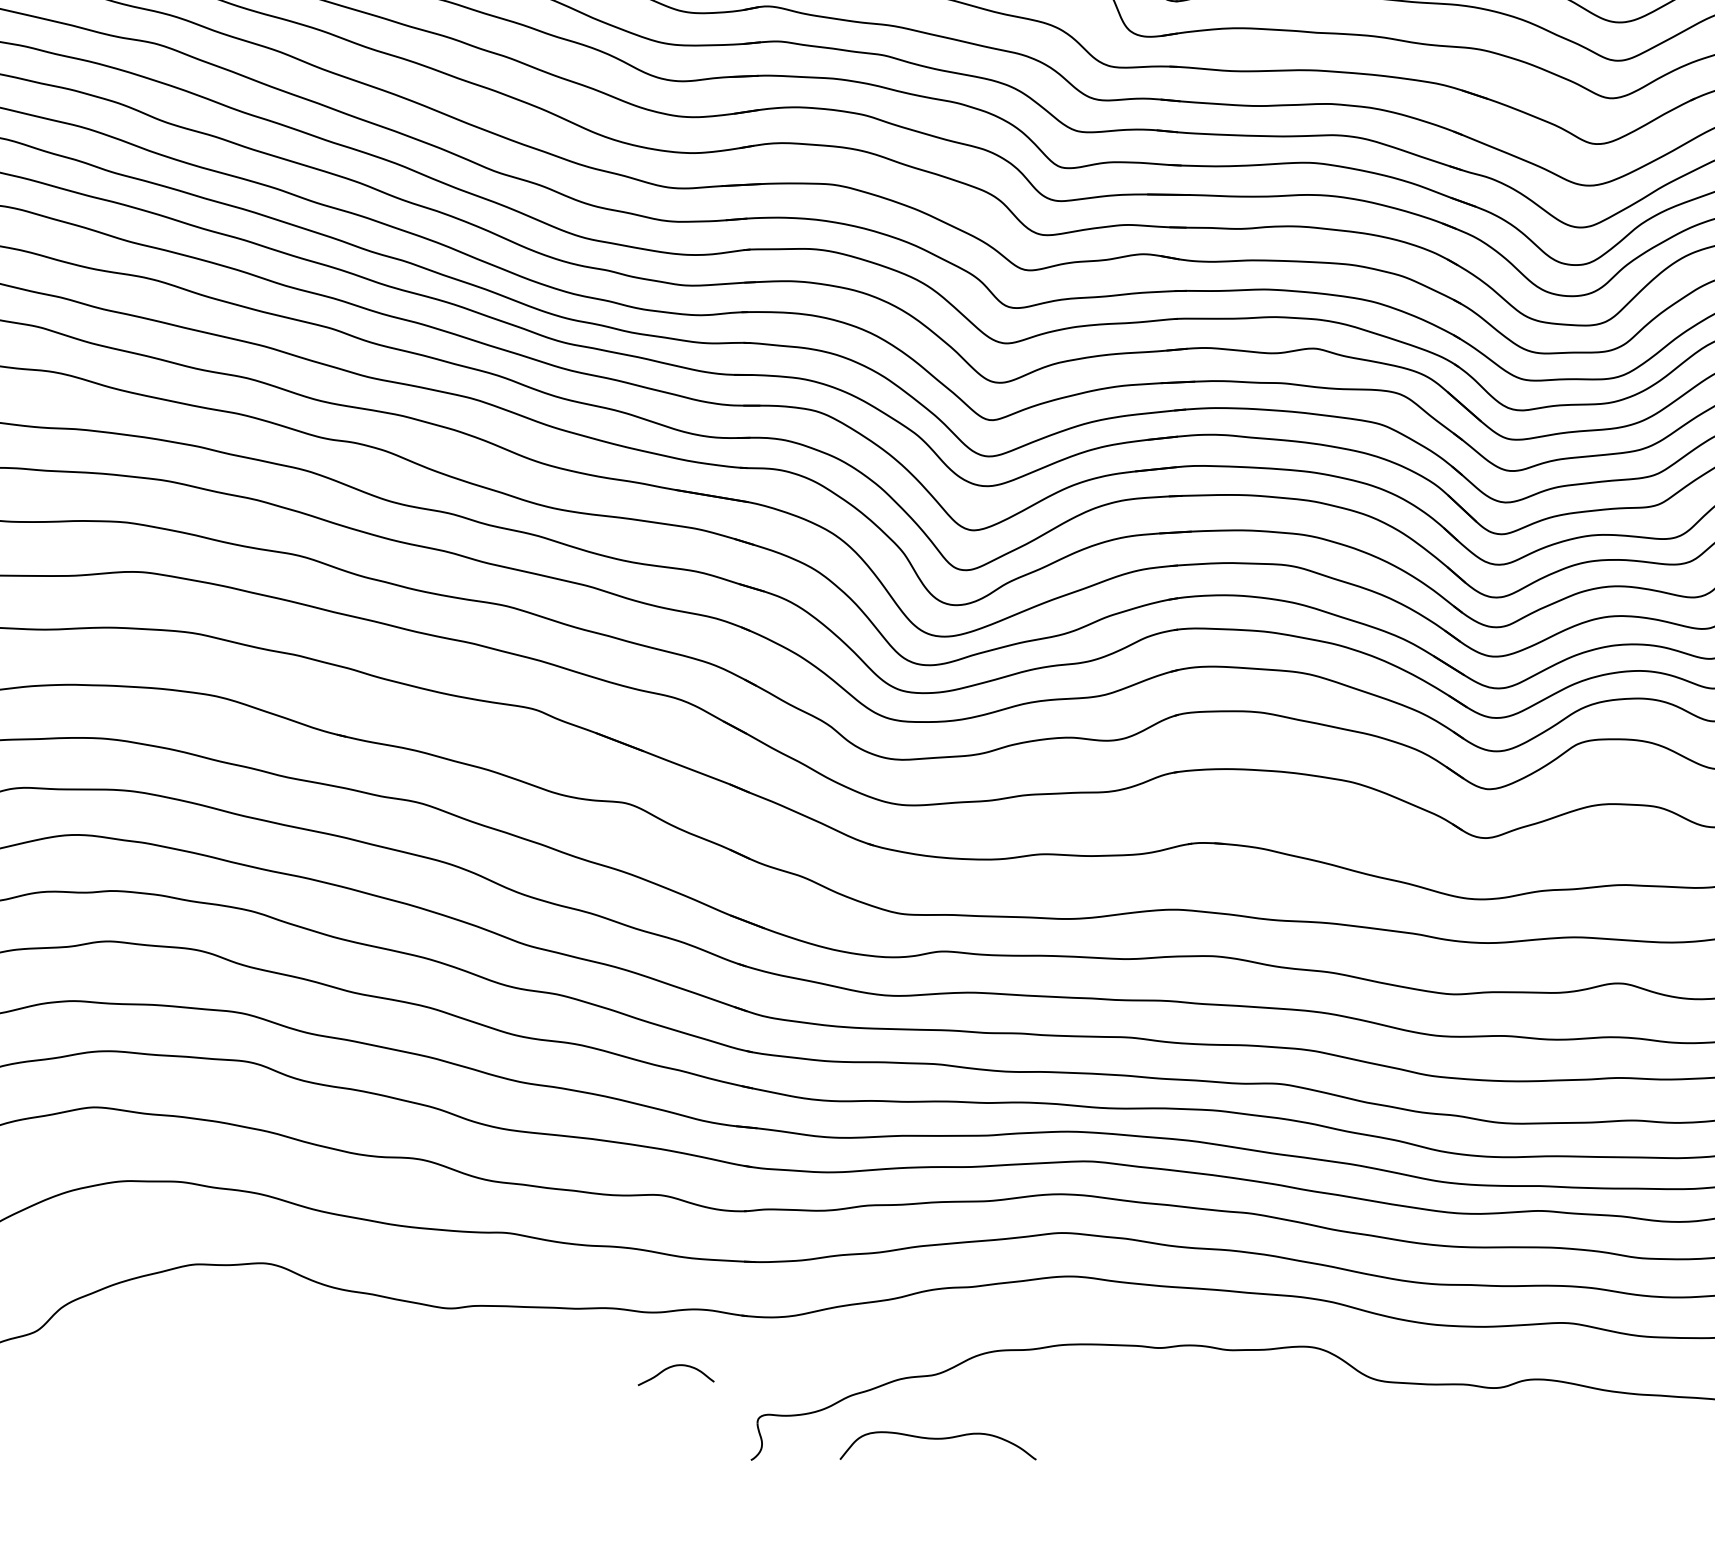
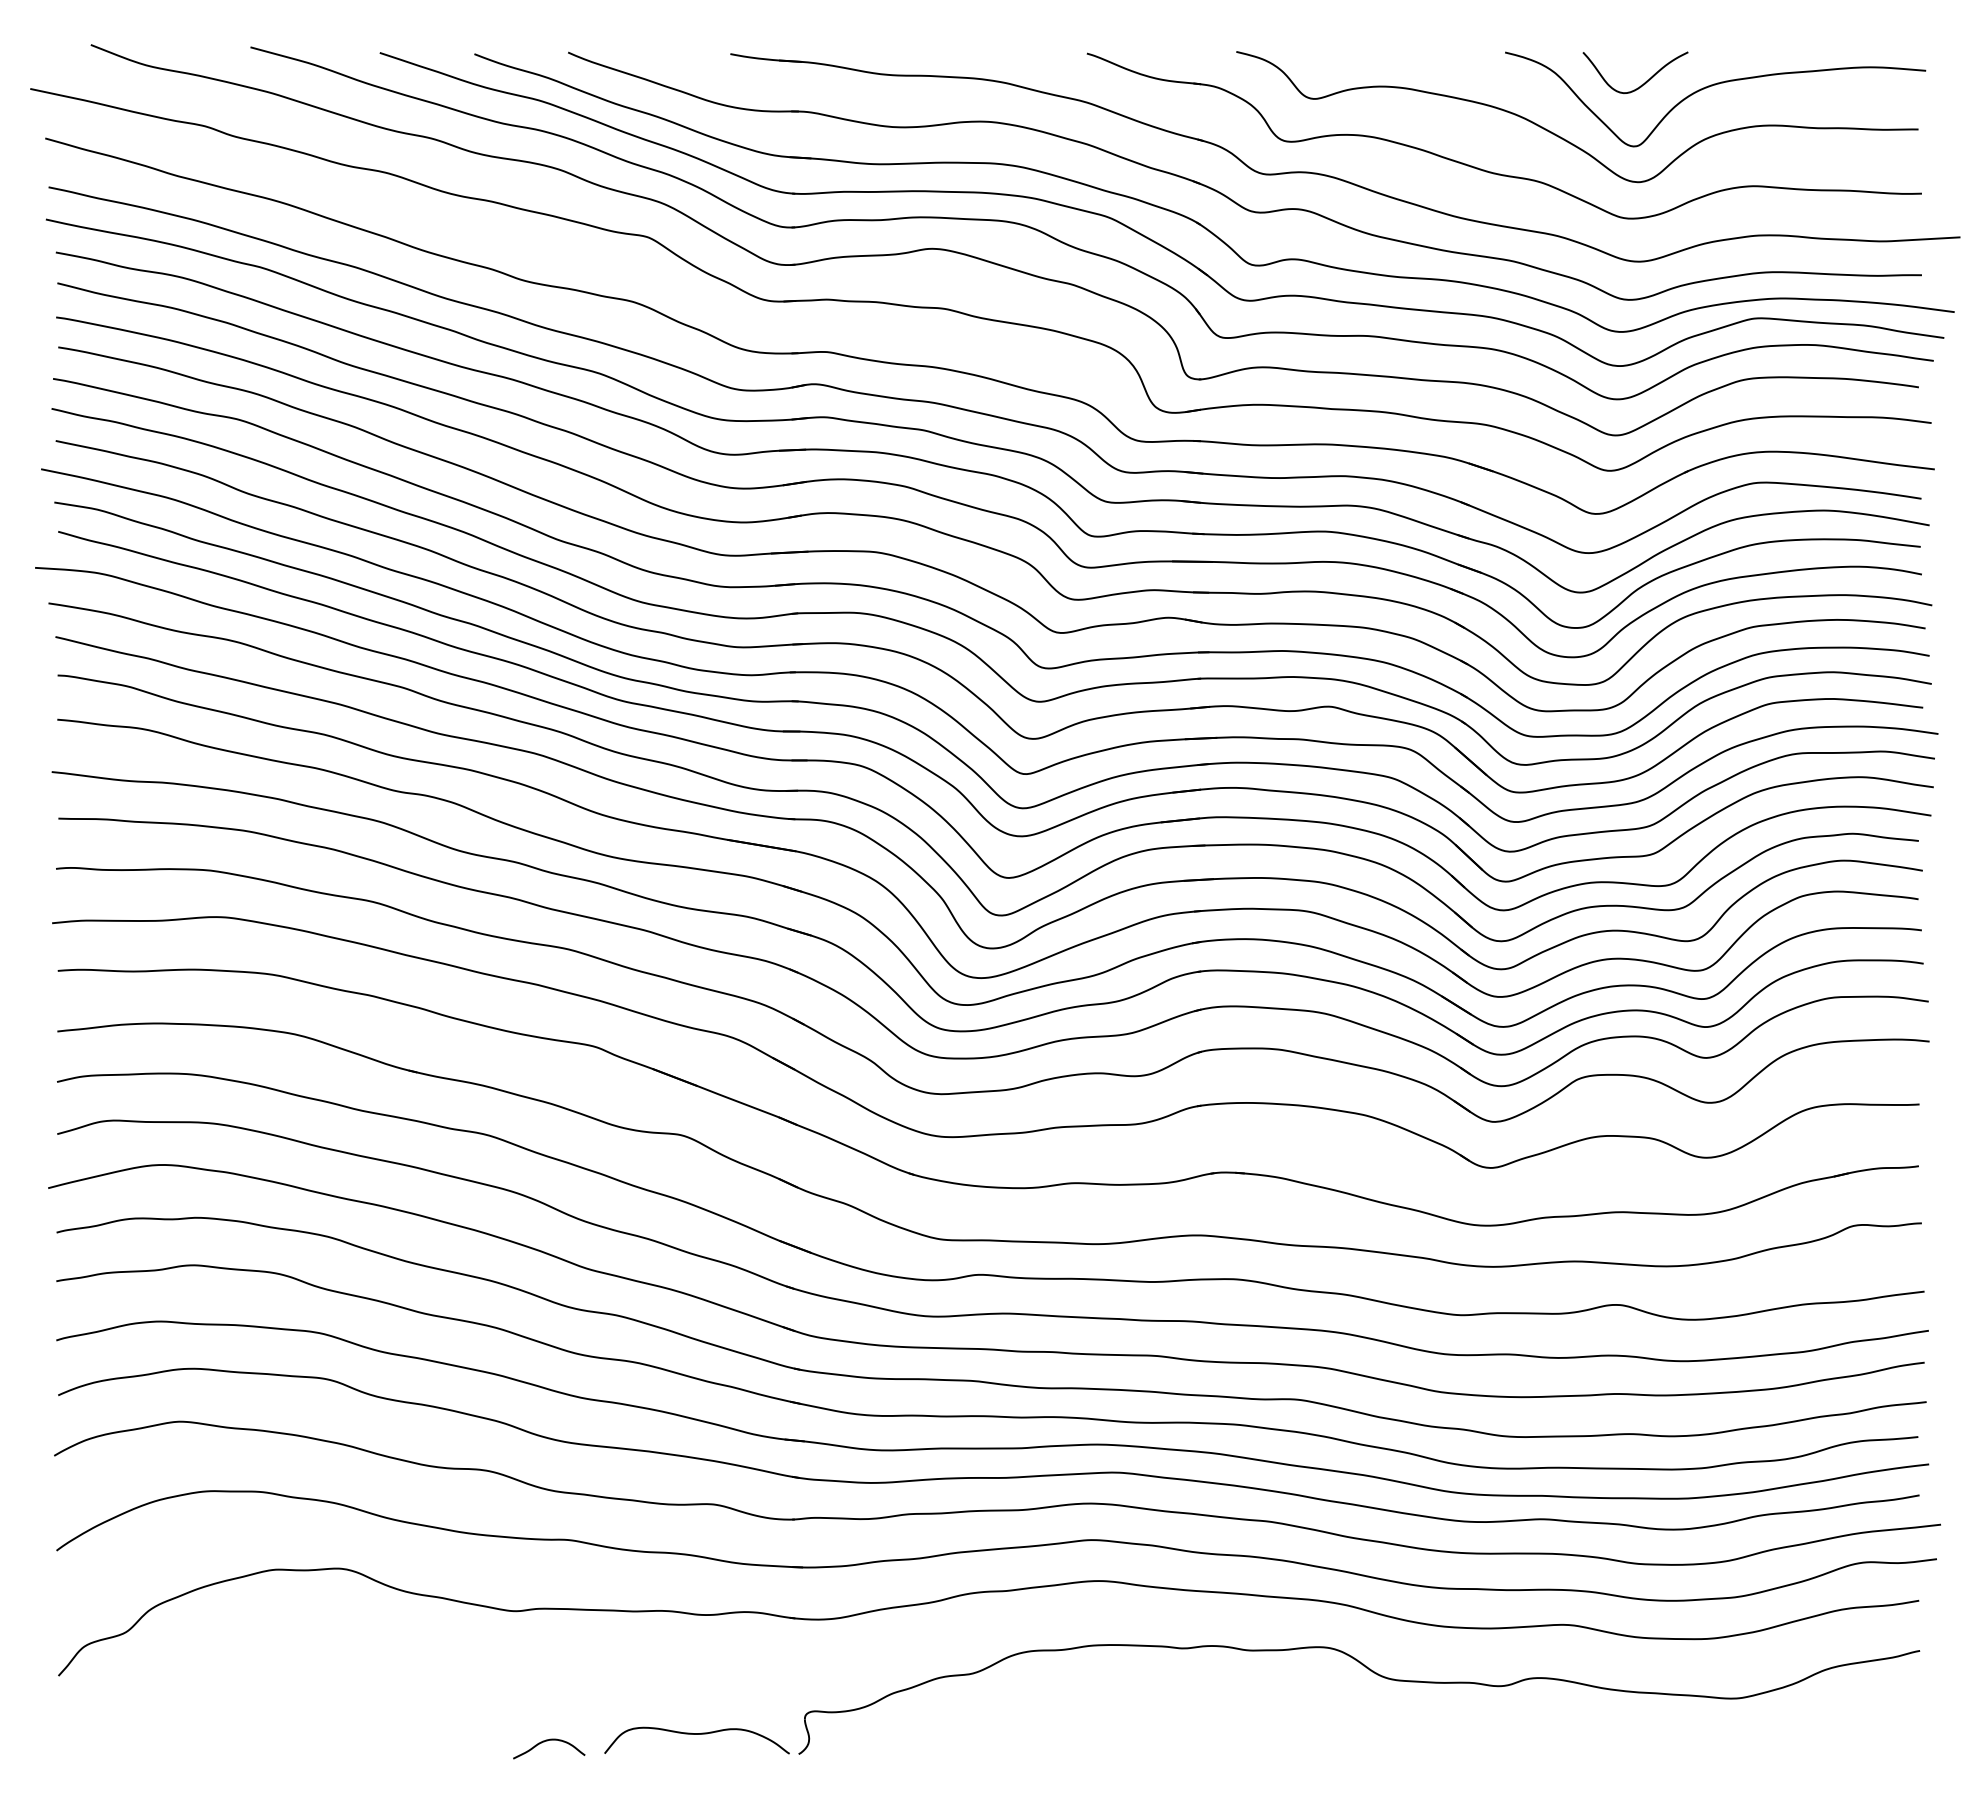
curve: (674, 1367) -> (547, 1741), moved
curve: (937, 1439) -> (696, 1734), moved

